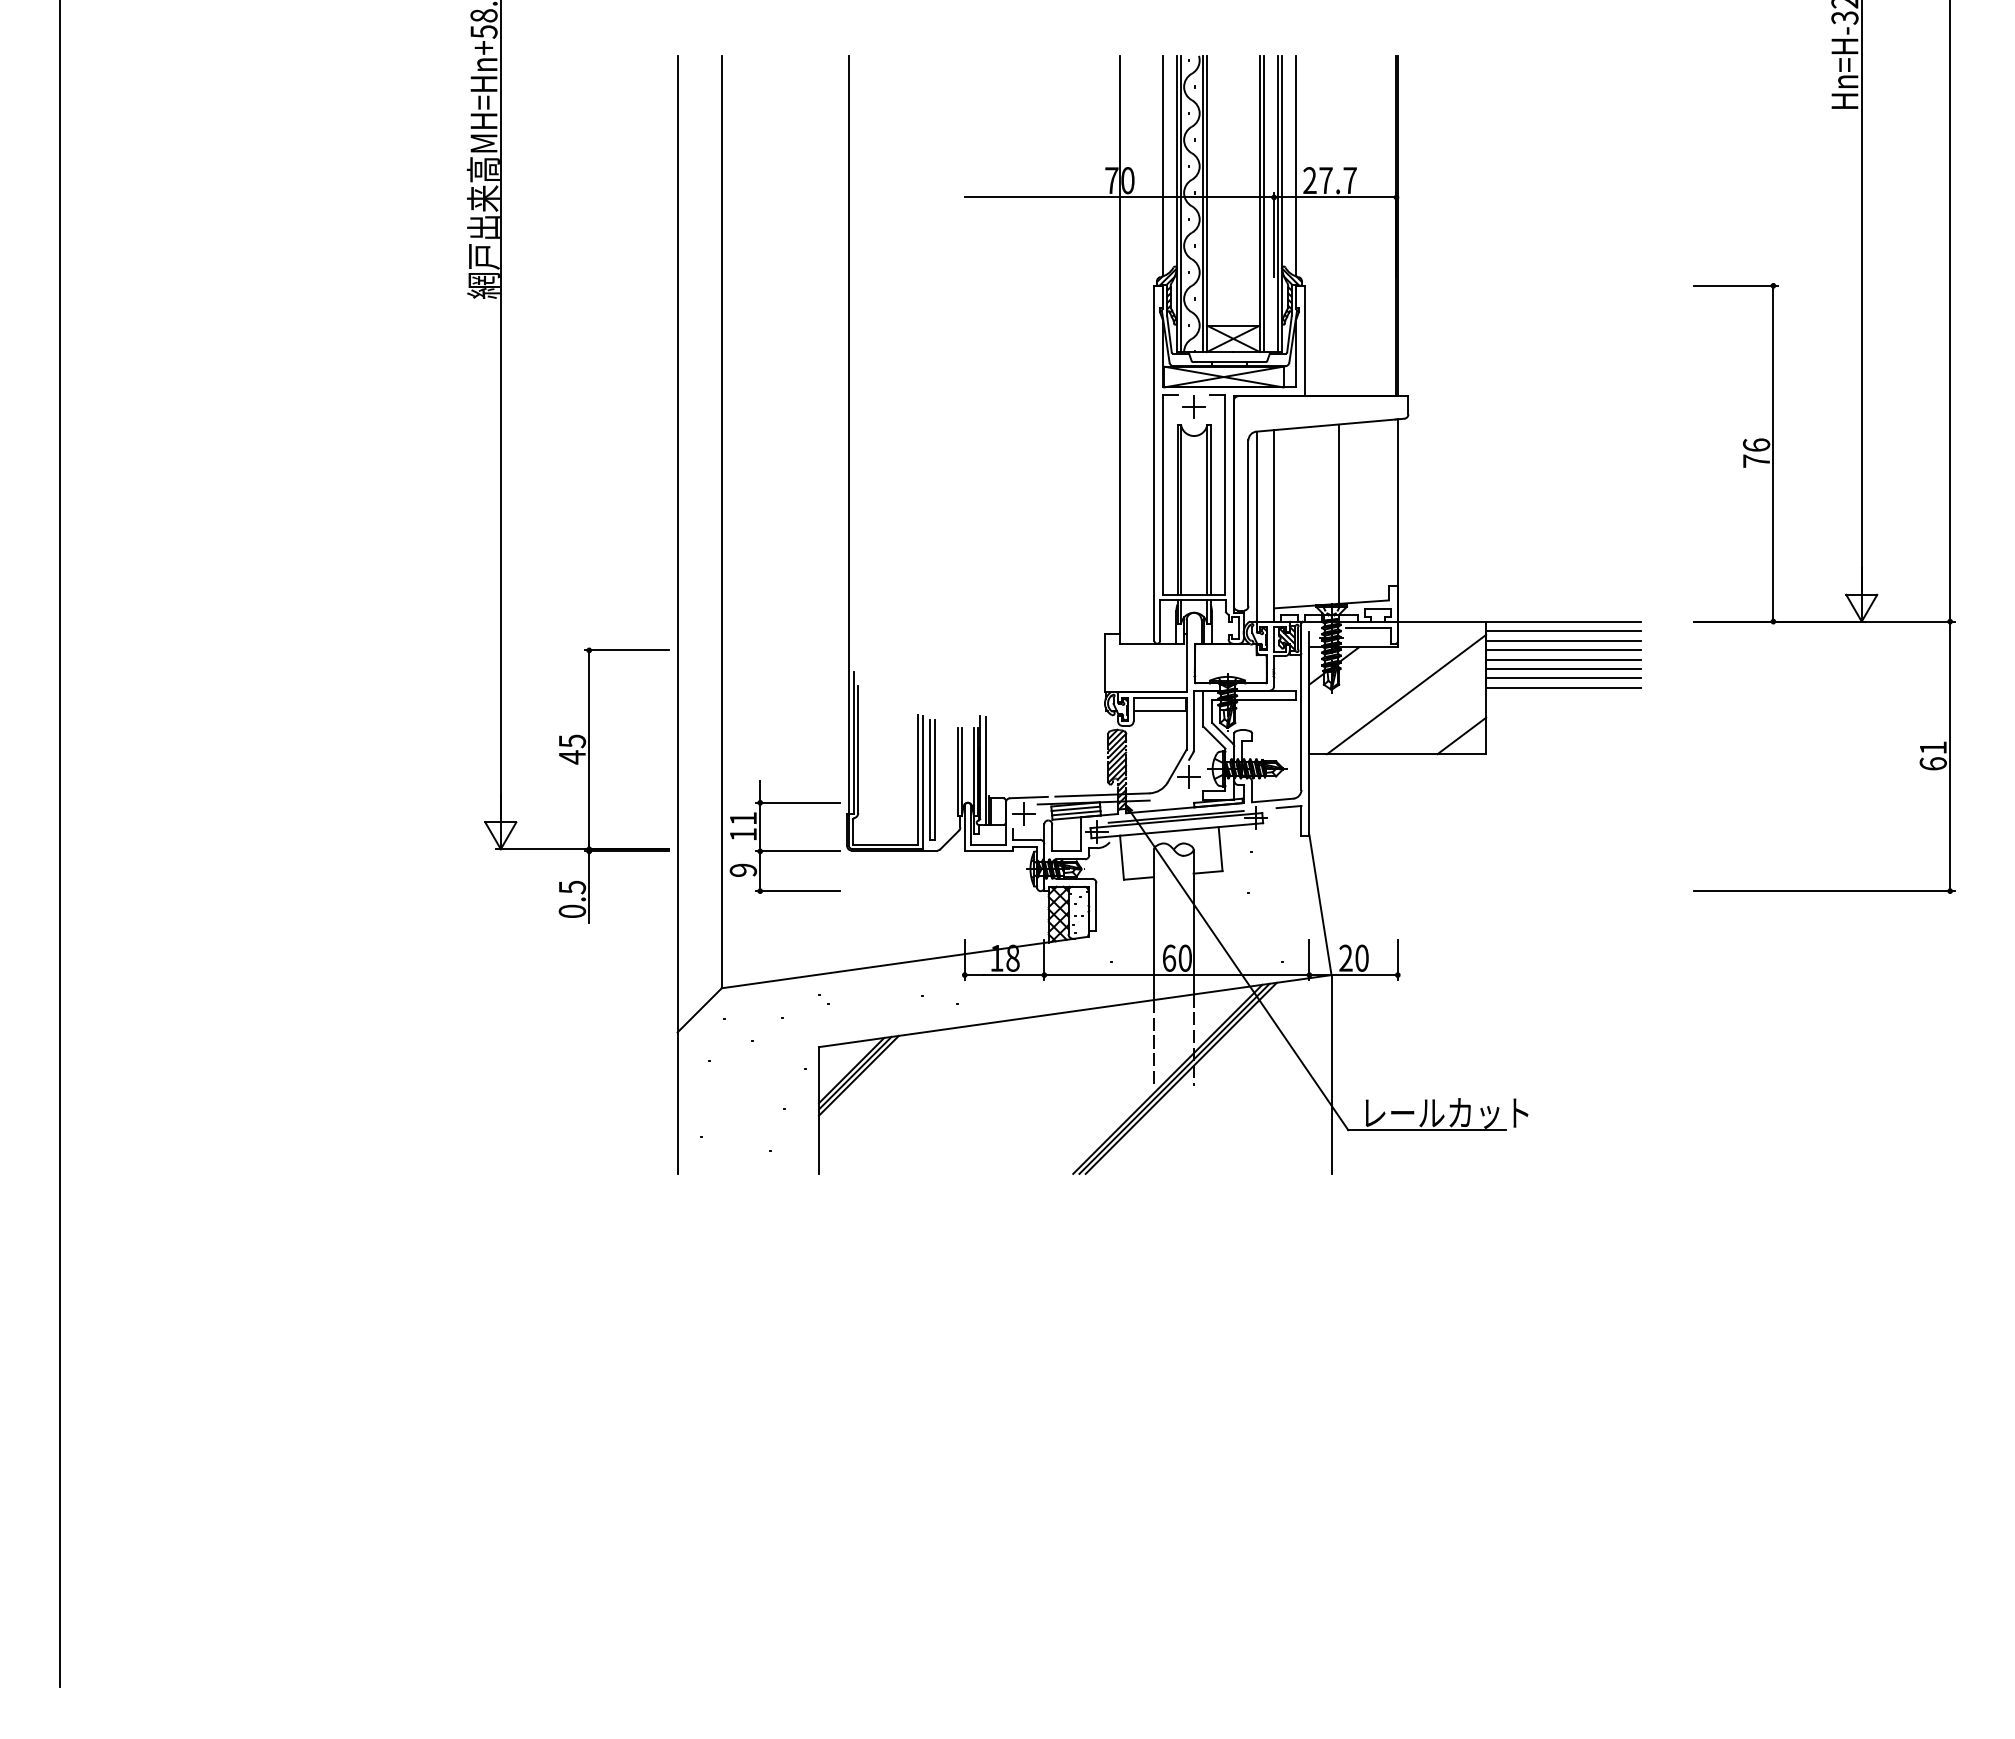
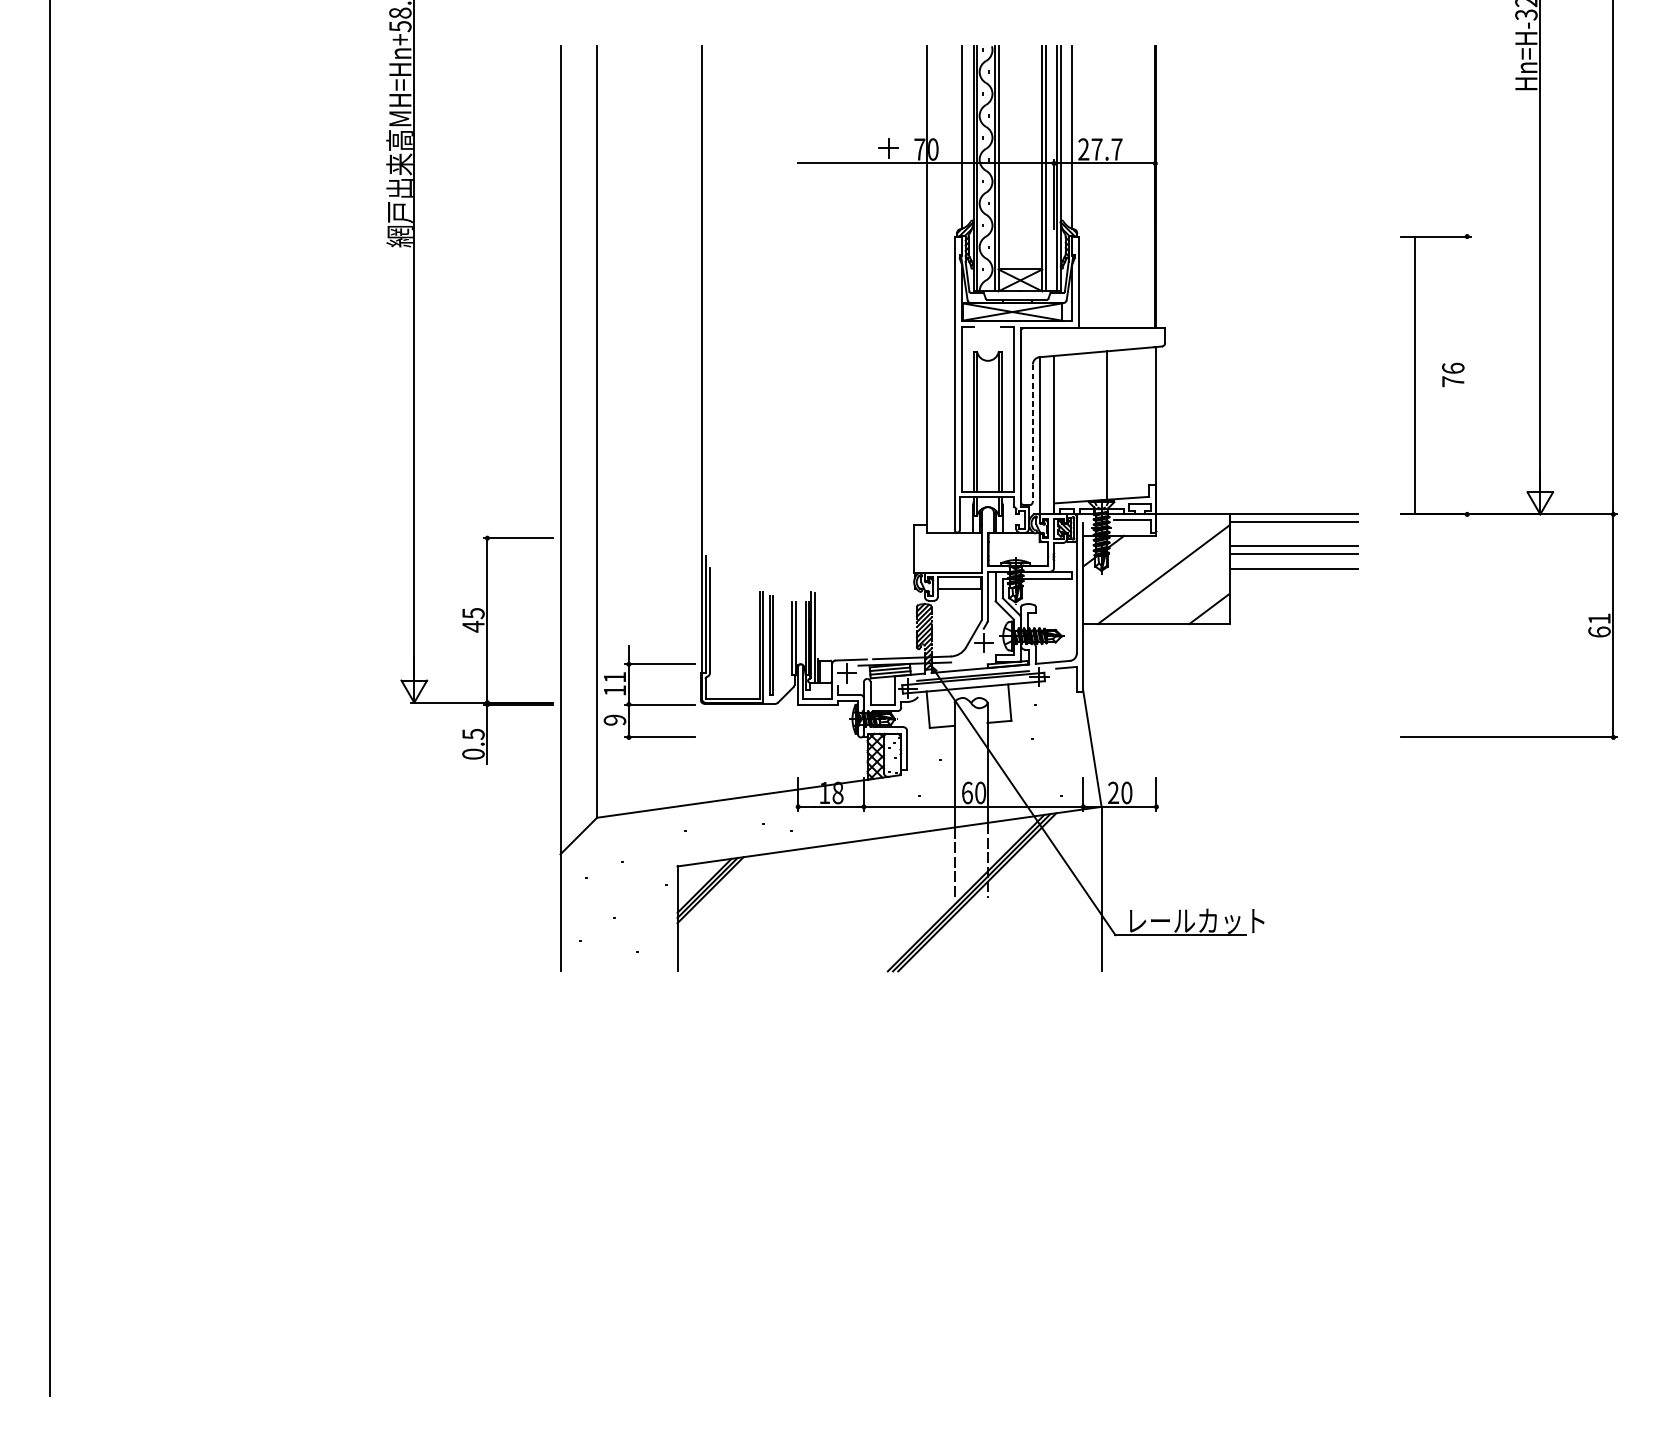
part: (1193, 406) -> (888, 147), moved
line: (1773, 453) -> (1415, 375), moved
line: (1248, 523) -> (1032, 433), solid -> dashed
line: (1563, 640) -> (1293, 530), removed
line: (1563, 650) -> (1293, 538), removed
line: (1563, 678) -> (1293, 561), removed

